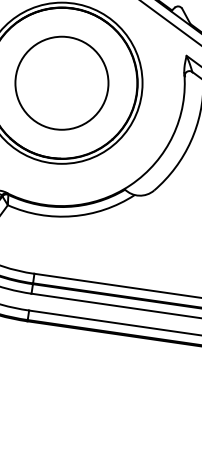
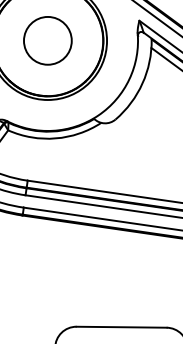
circle: (61, 82) -> (47, 40), size x0.7

